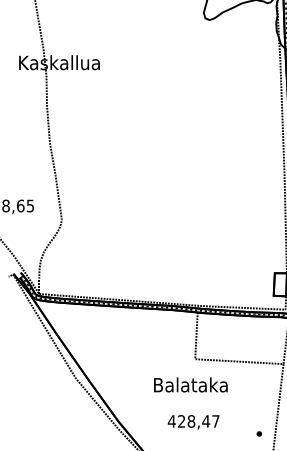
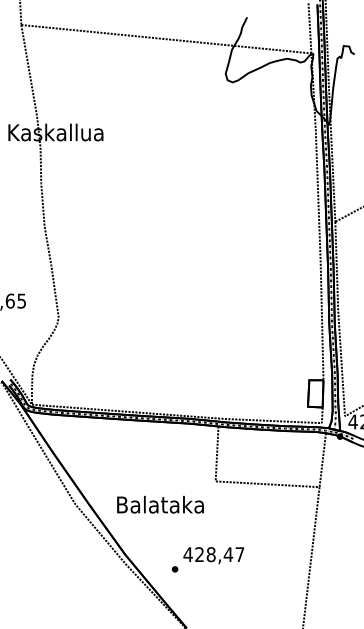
text: (190, 384) -> (160, 504), moved
part: (258, 434) -> (174, 569), moved

